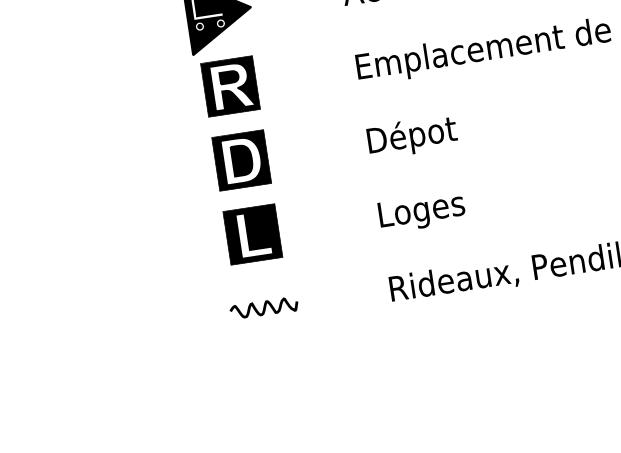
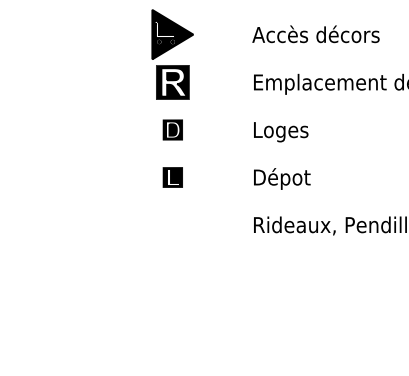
text: (412, 137) -> (282, 131), Dépot -> Loges
part: (241, 159) -> (172, 129), size x0.6
text: (423, 210) -> (282, 178), Loges -> Dépot
part: (252, 234) -> (172, 177), size x0.6
curve: (263, 307) -> (172, 224), removed

